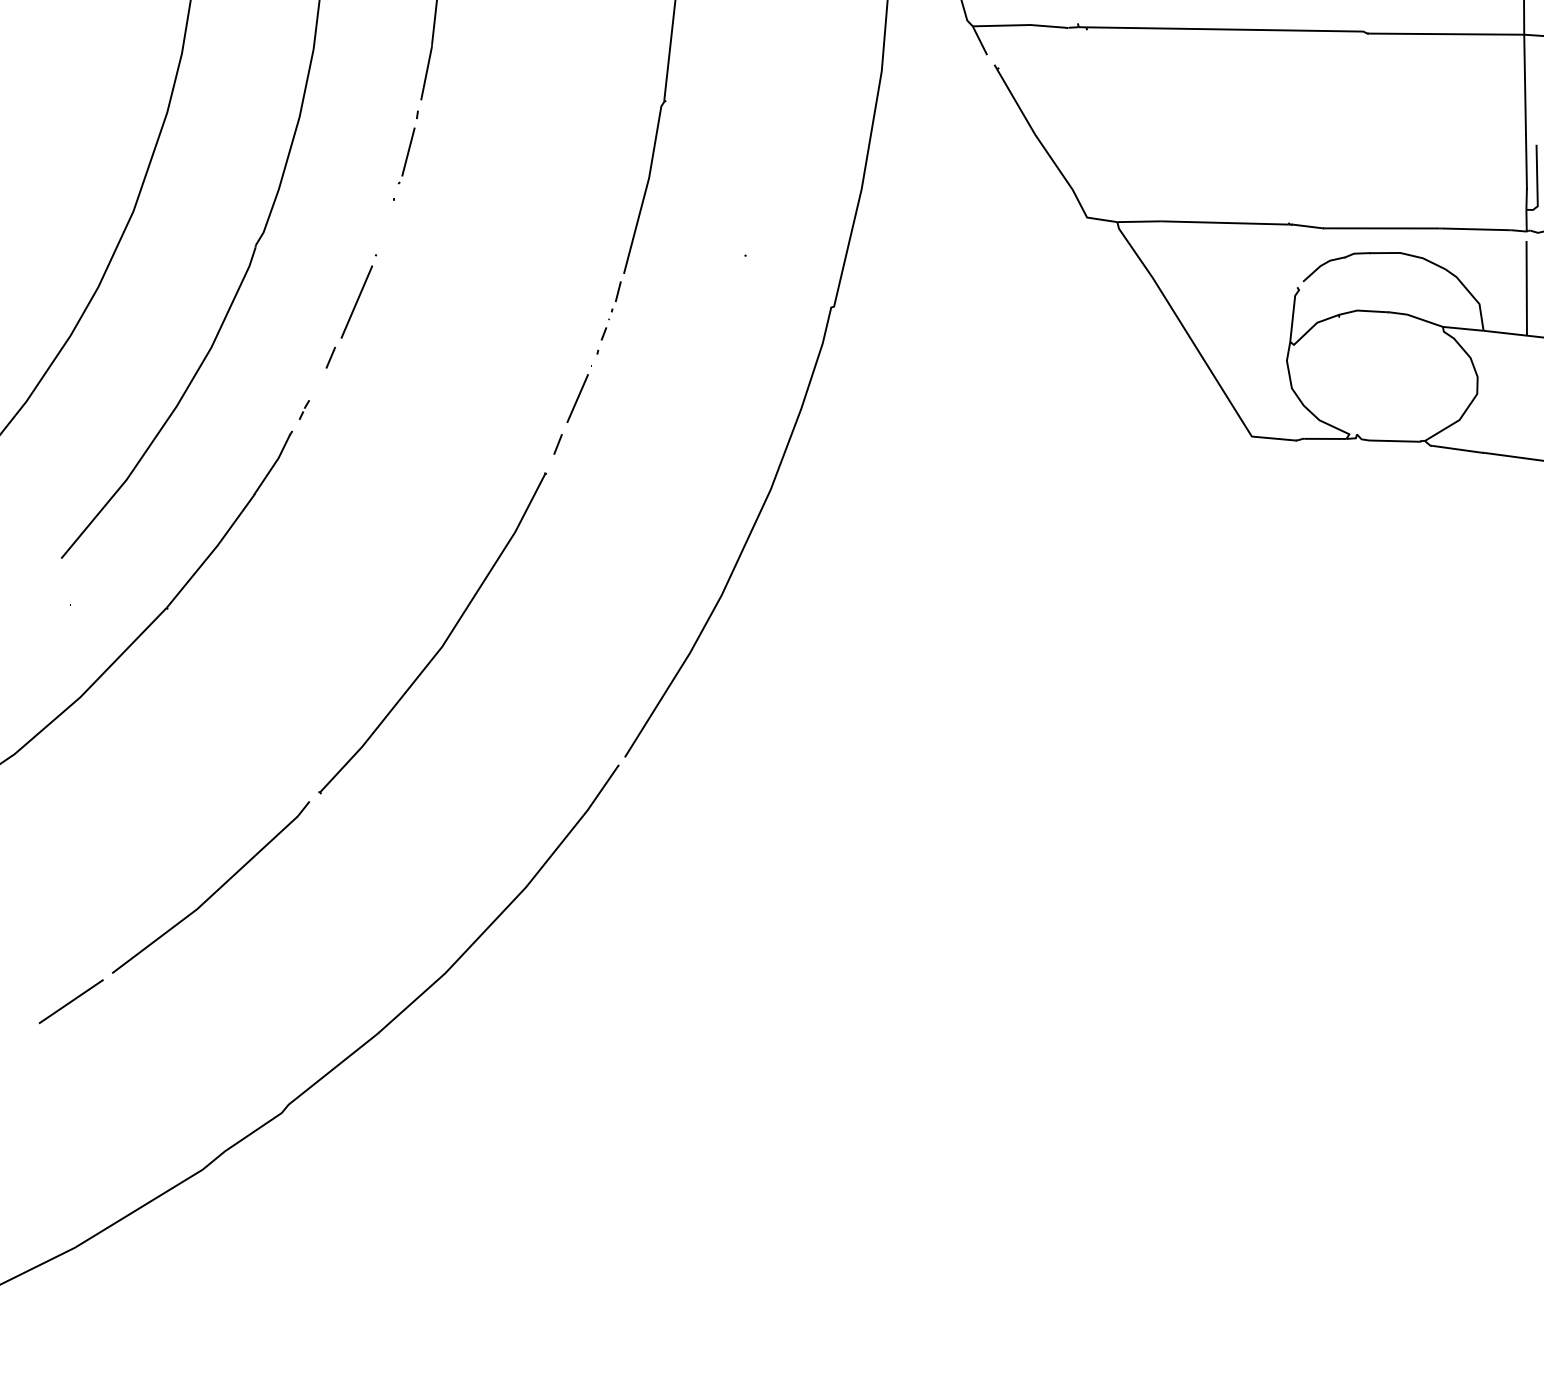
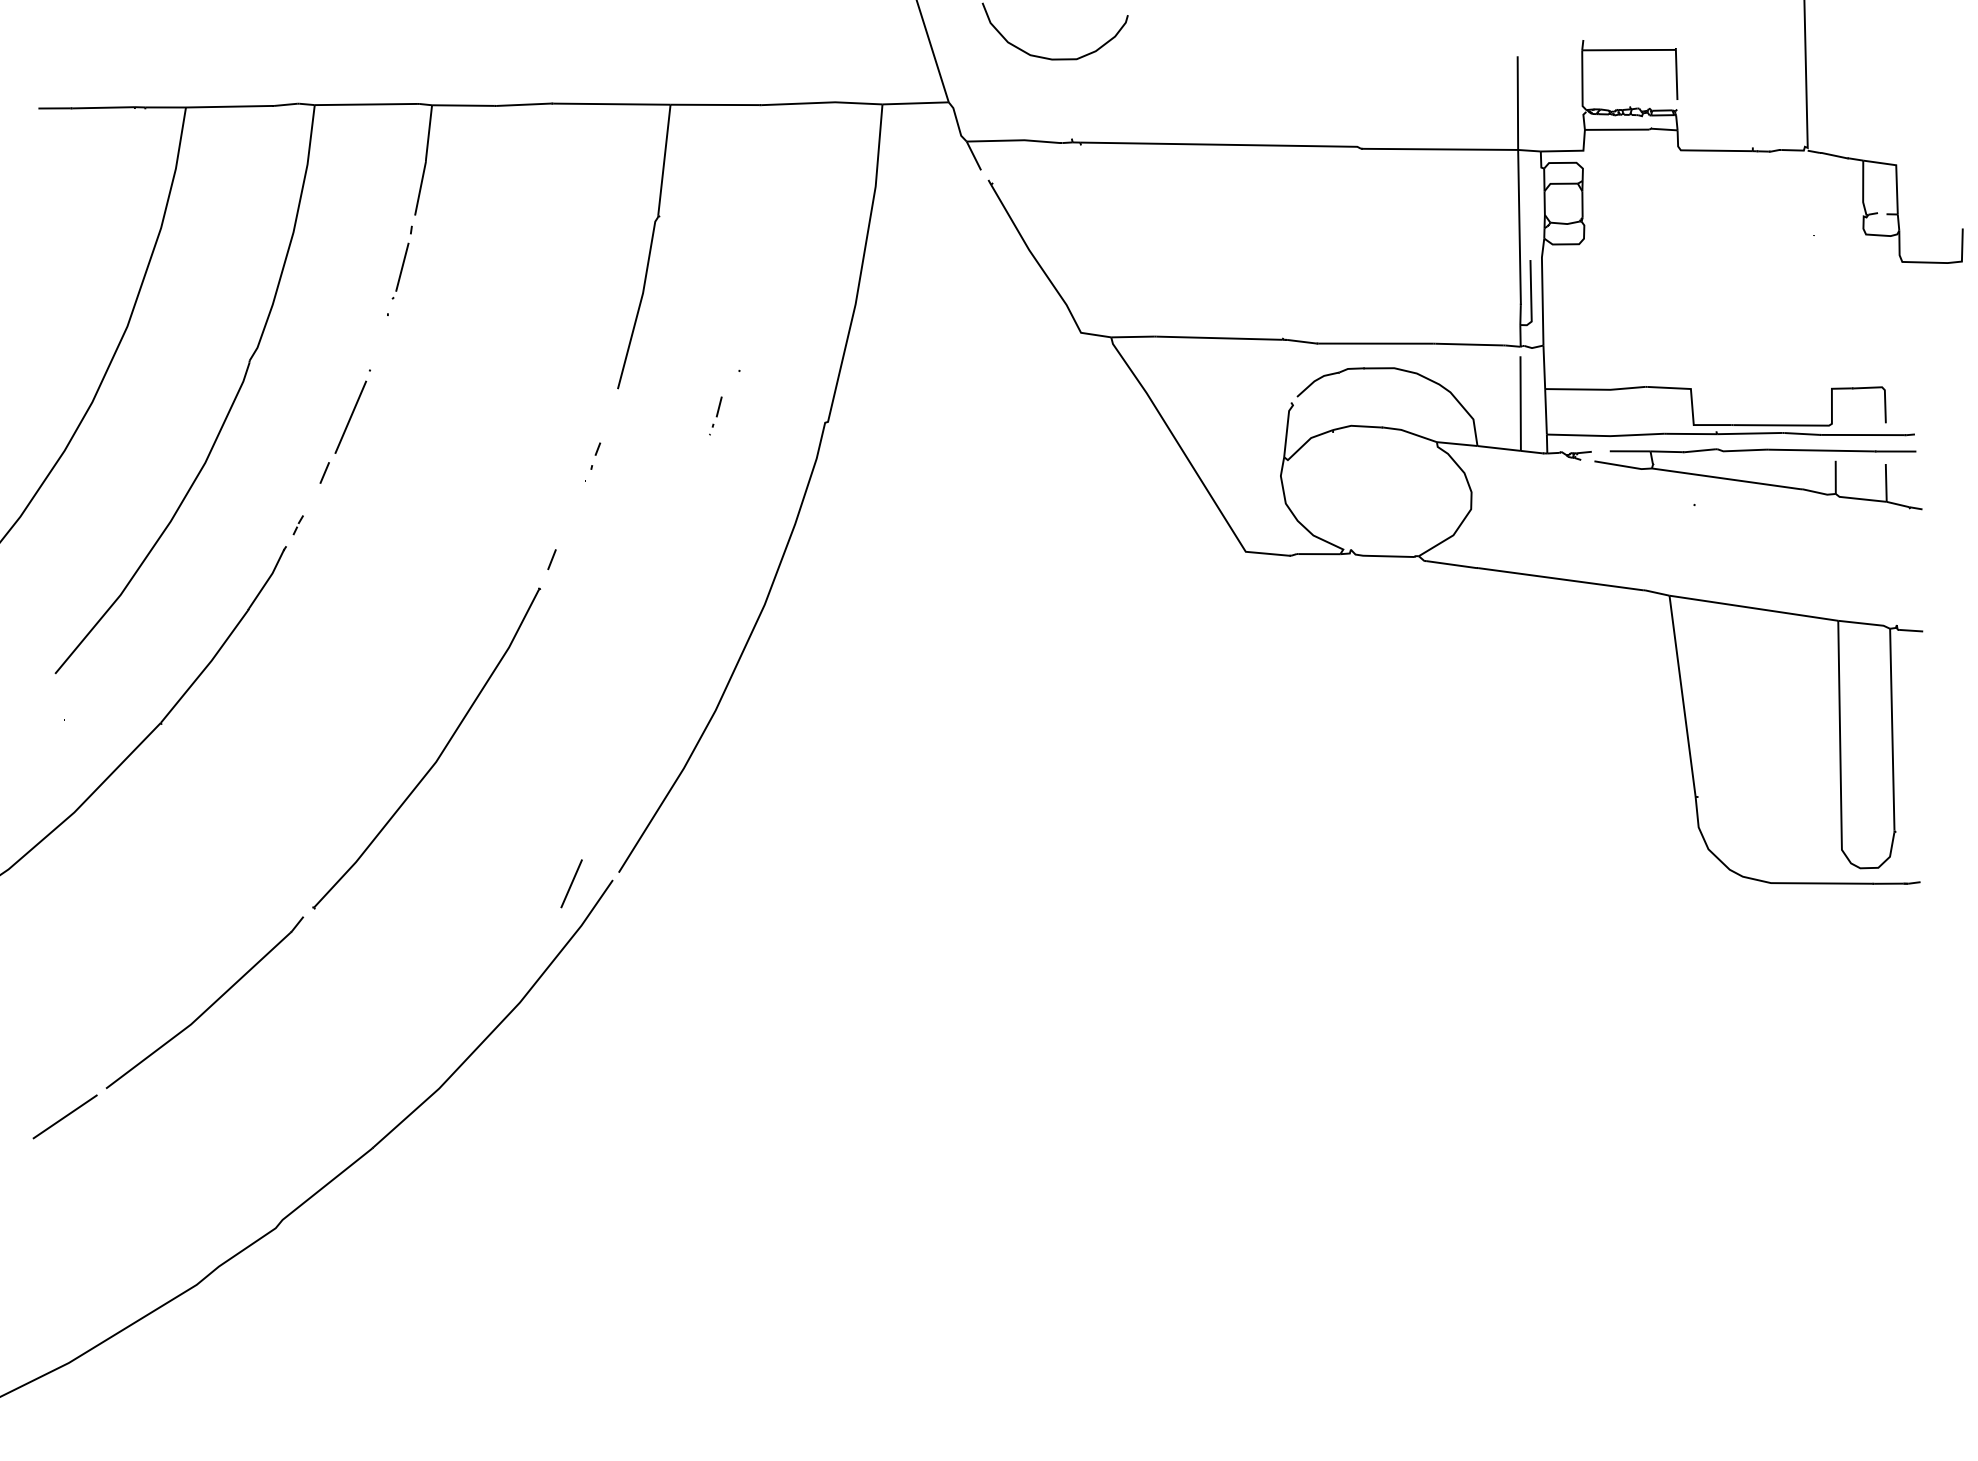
part: (614, 300) -> (715, 415), moved
line: (577, 398) -> (571, 883), moved

